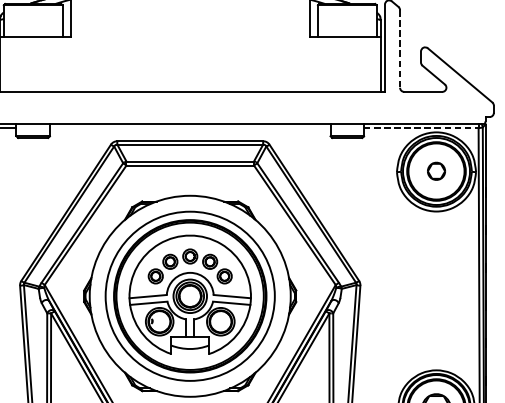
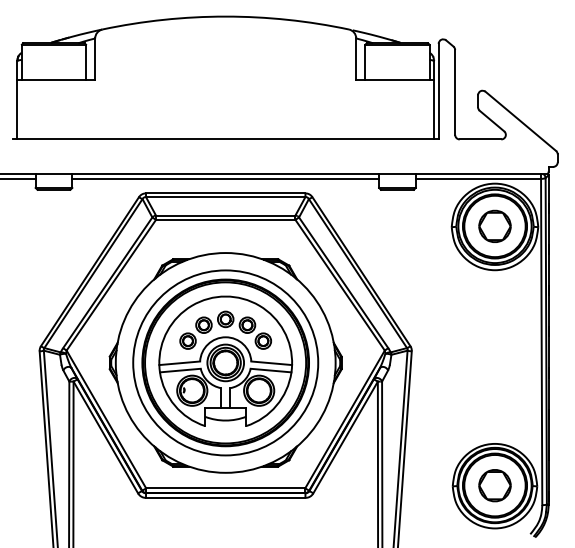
line: (400, 48) -> (455, 92), dashed -> solid
line: (190, 127) -> (225, 178), added
line: (421, 127) -> (478, 178), dashed -> solid
part: (436, 170) -> (494, 225), size x1.67

